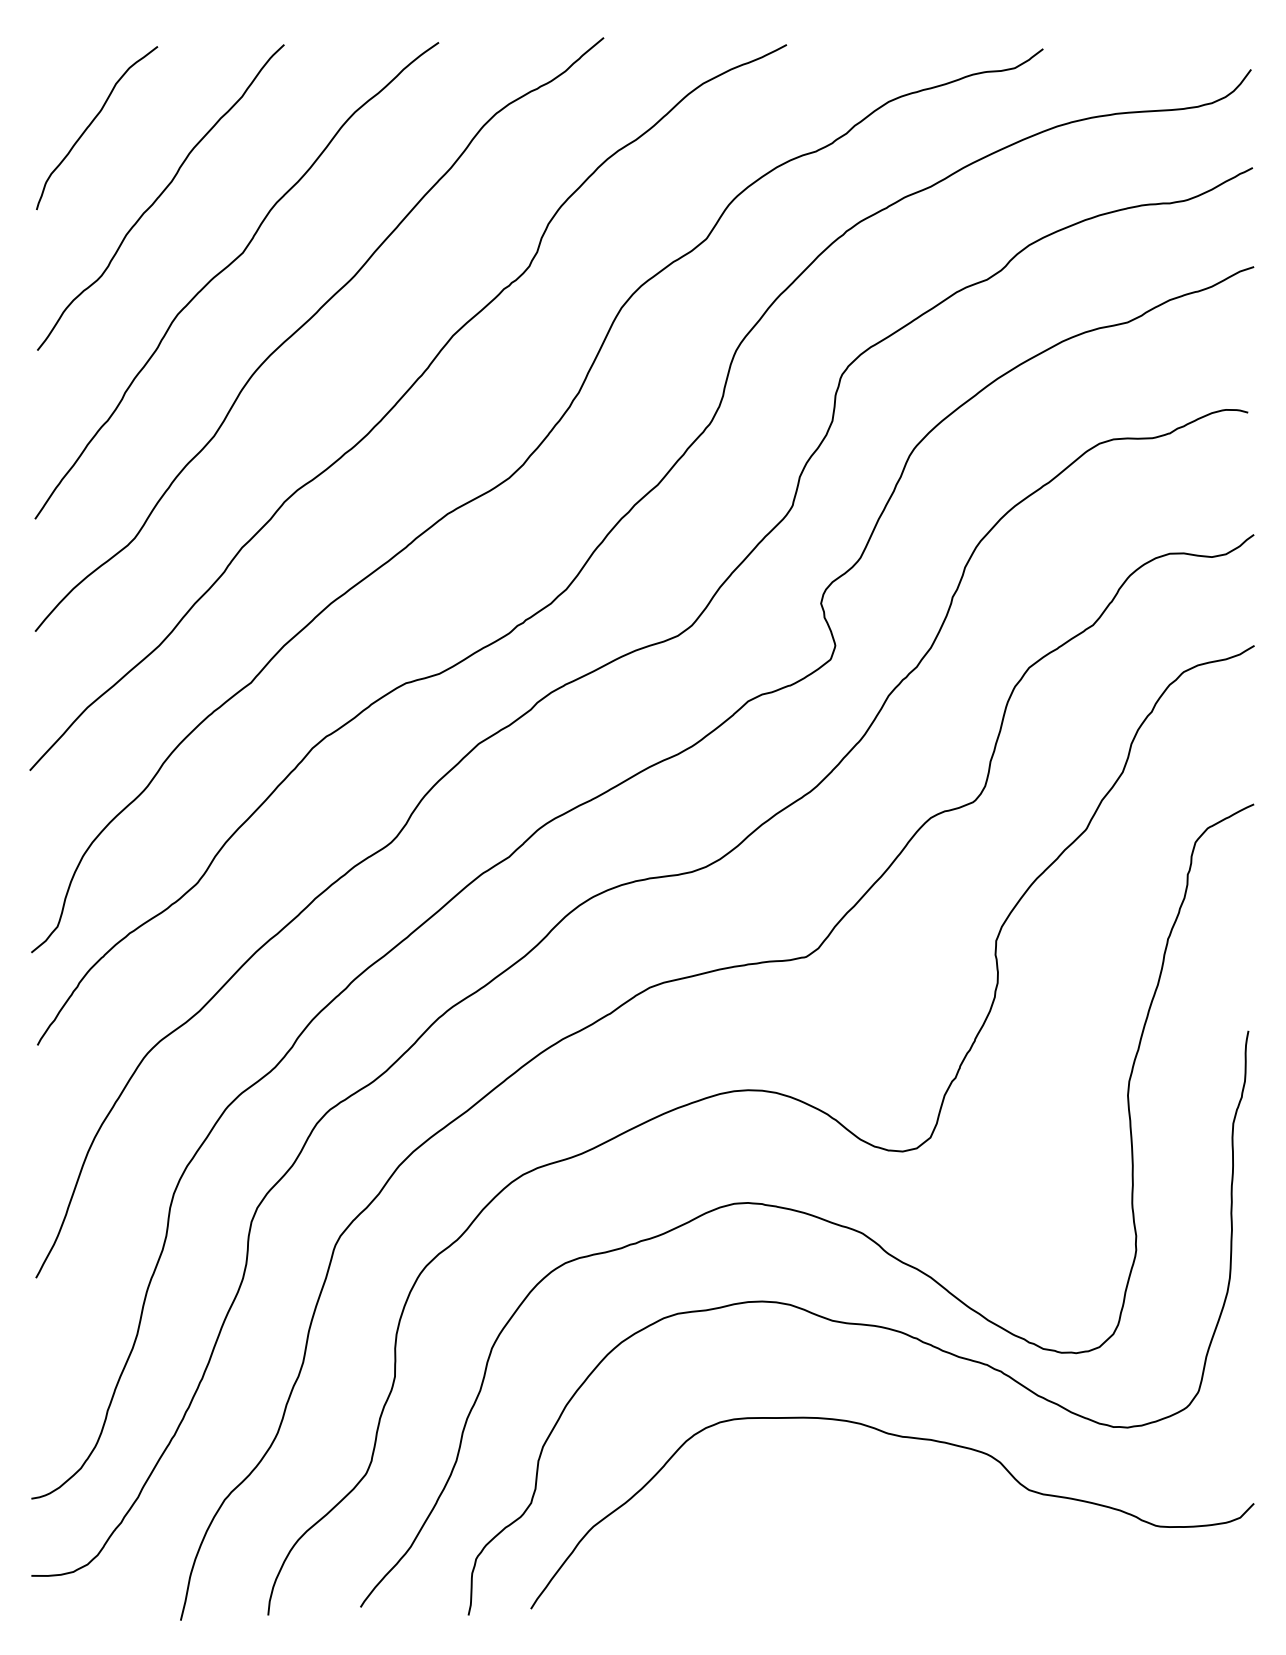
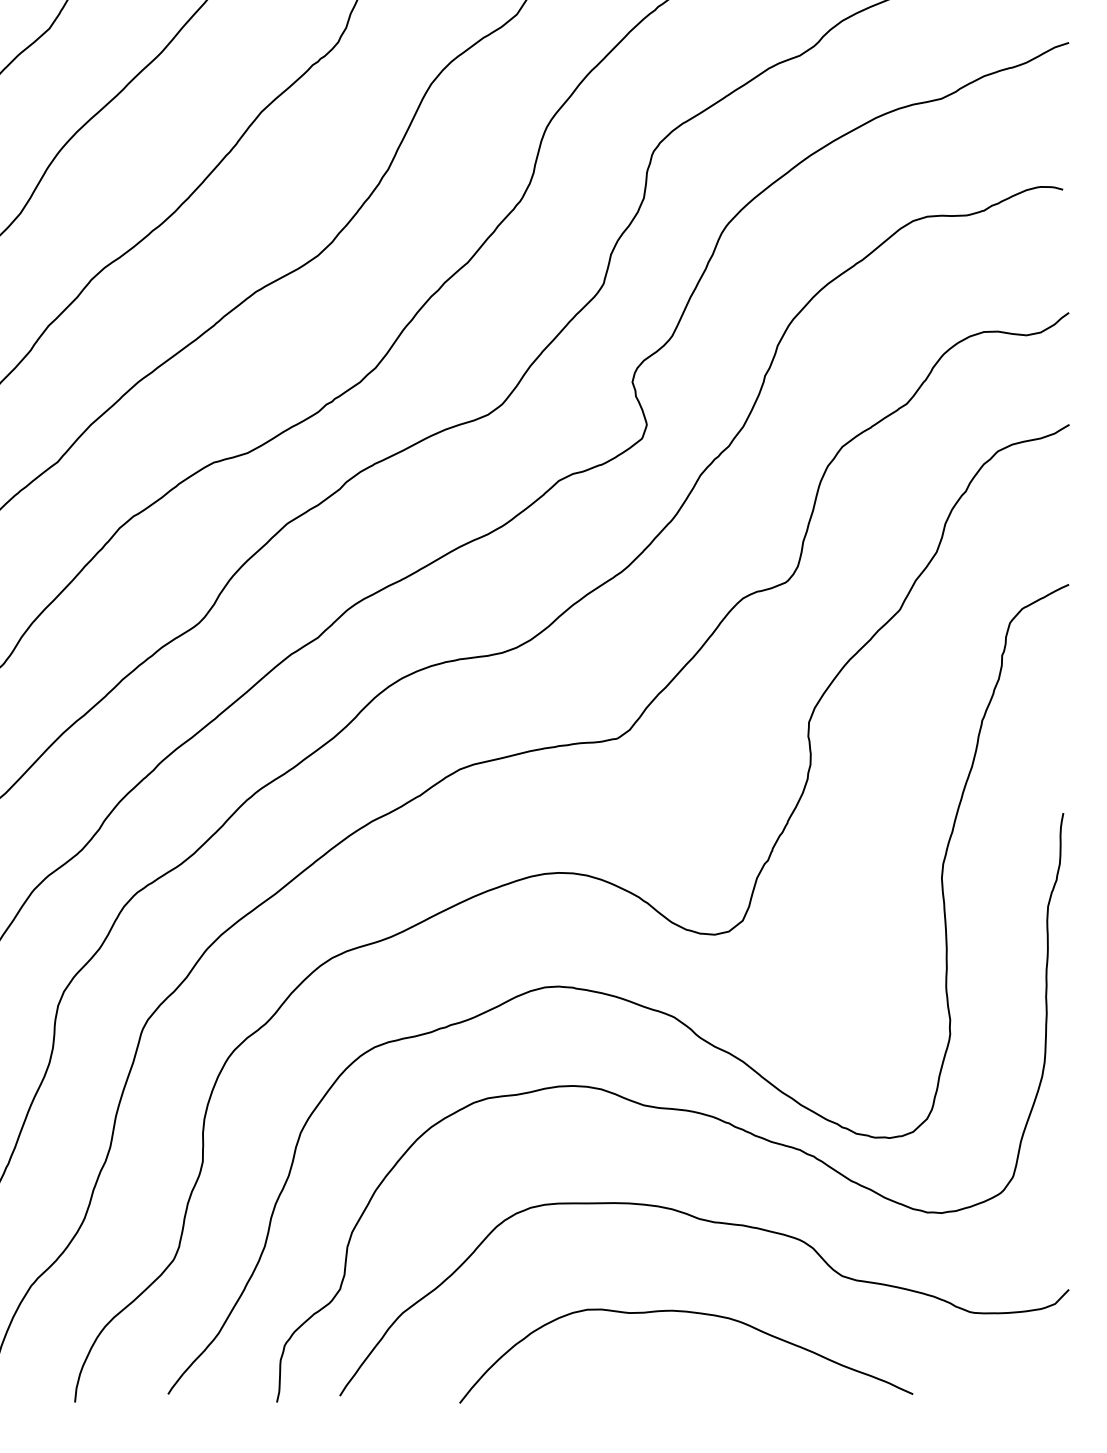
curve: (881, 1527) -> (693, 1313), added

